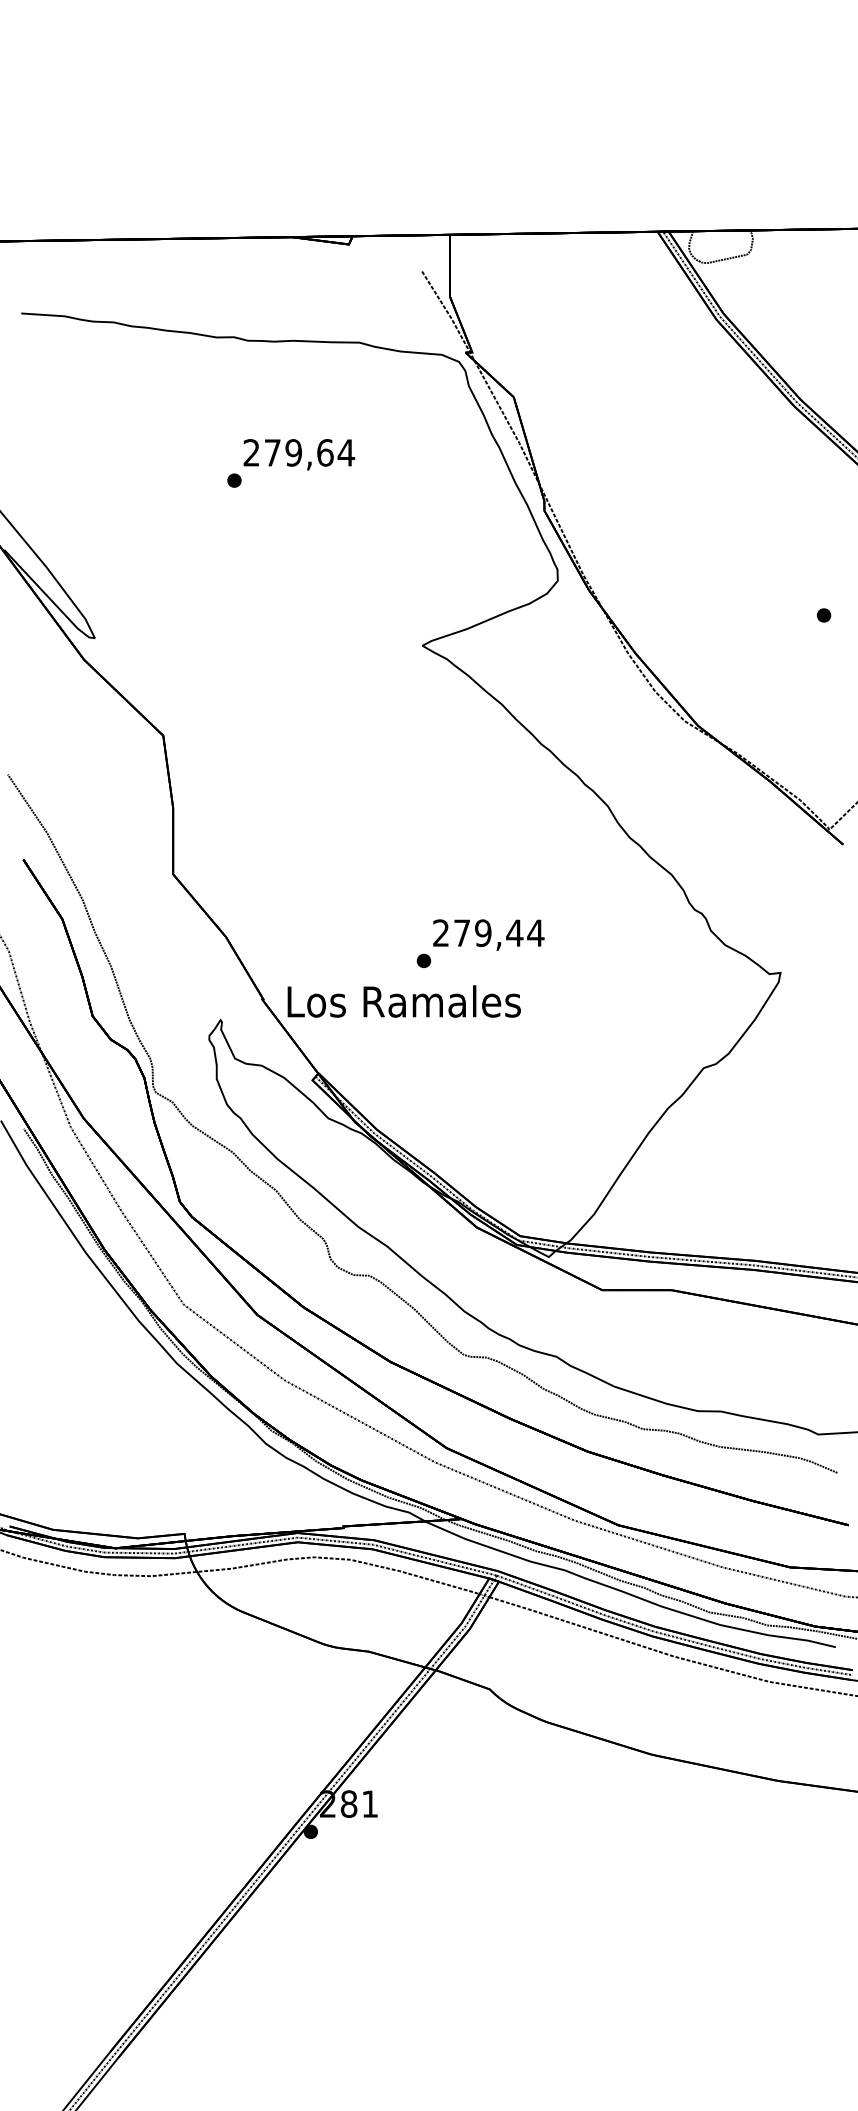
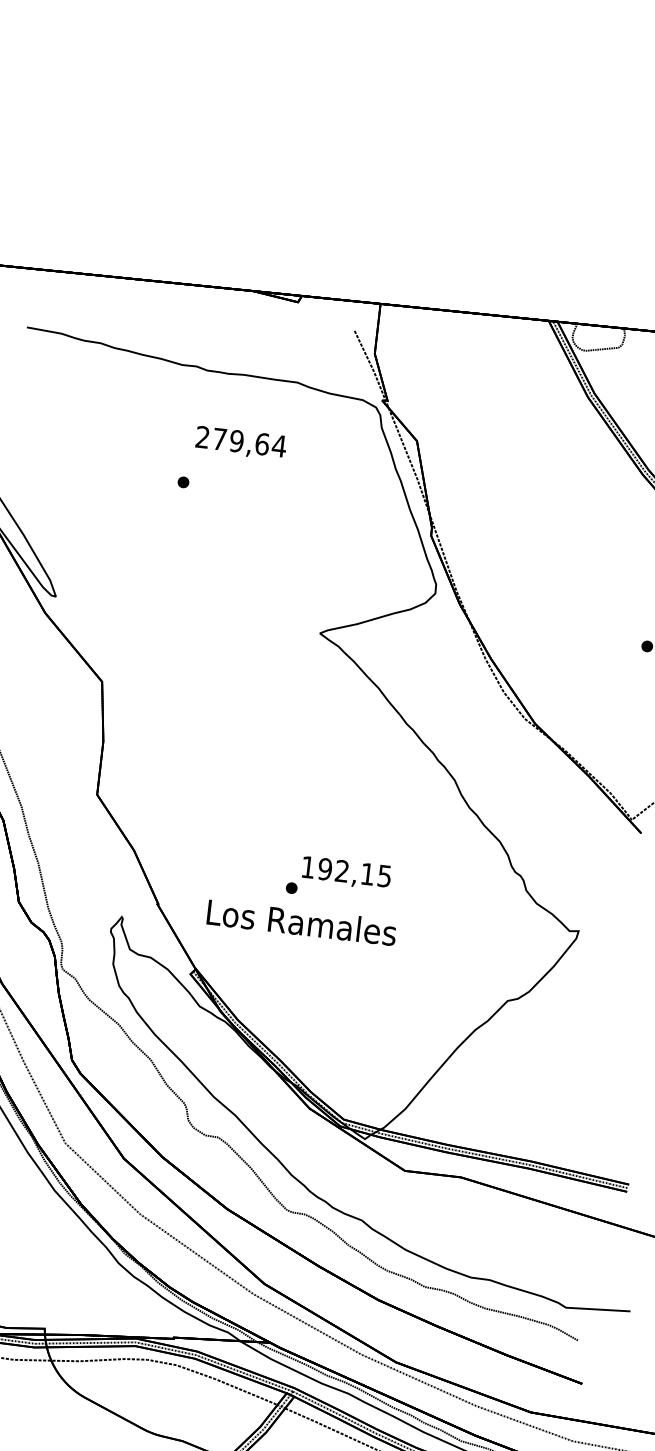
text: (299, 454) -> (241, 443), moved
text: (488, 933) -> (346, 872), 279,44 -> 192,15
text: (403, 1001) -> (301, 922), moved

